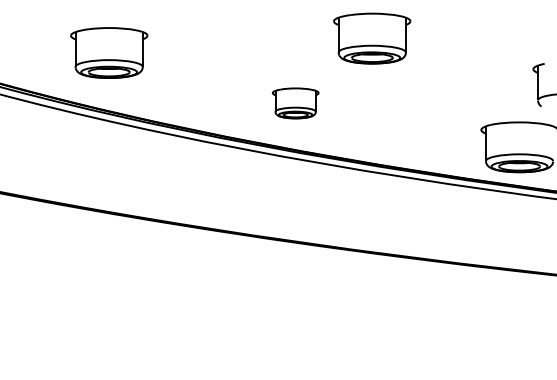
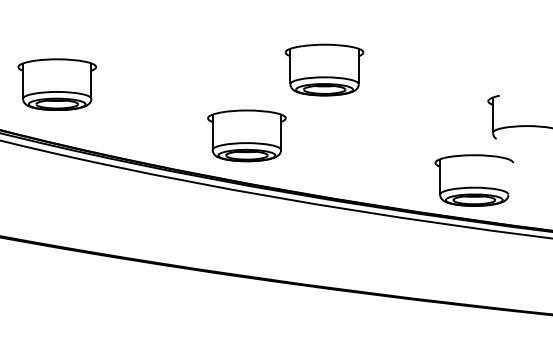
part: (295, 103) -> (246, 136), size x1.67

